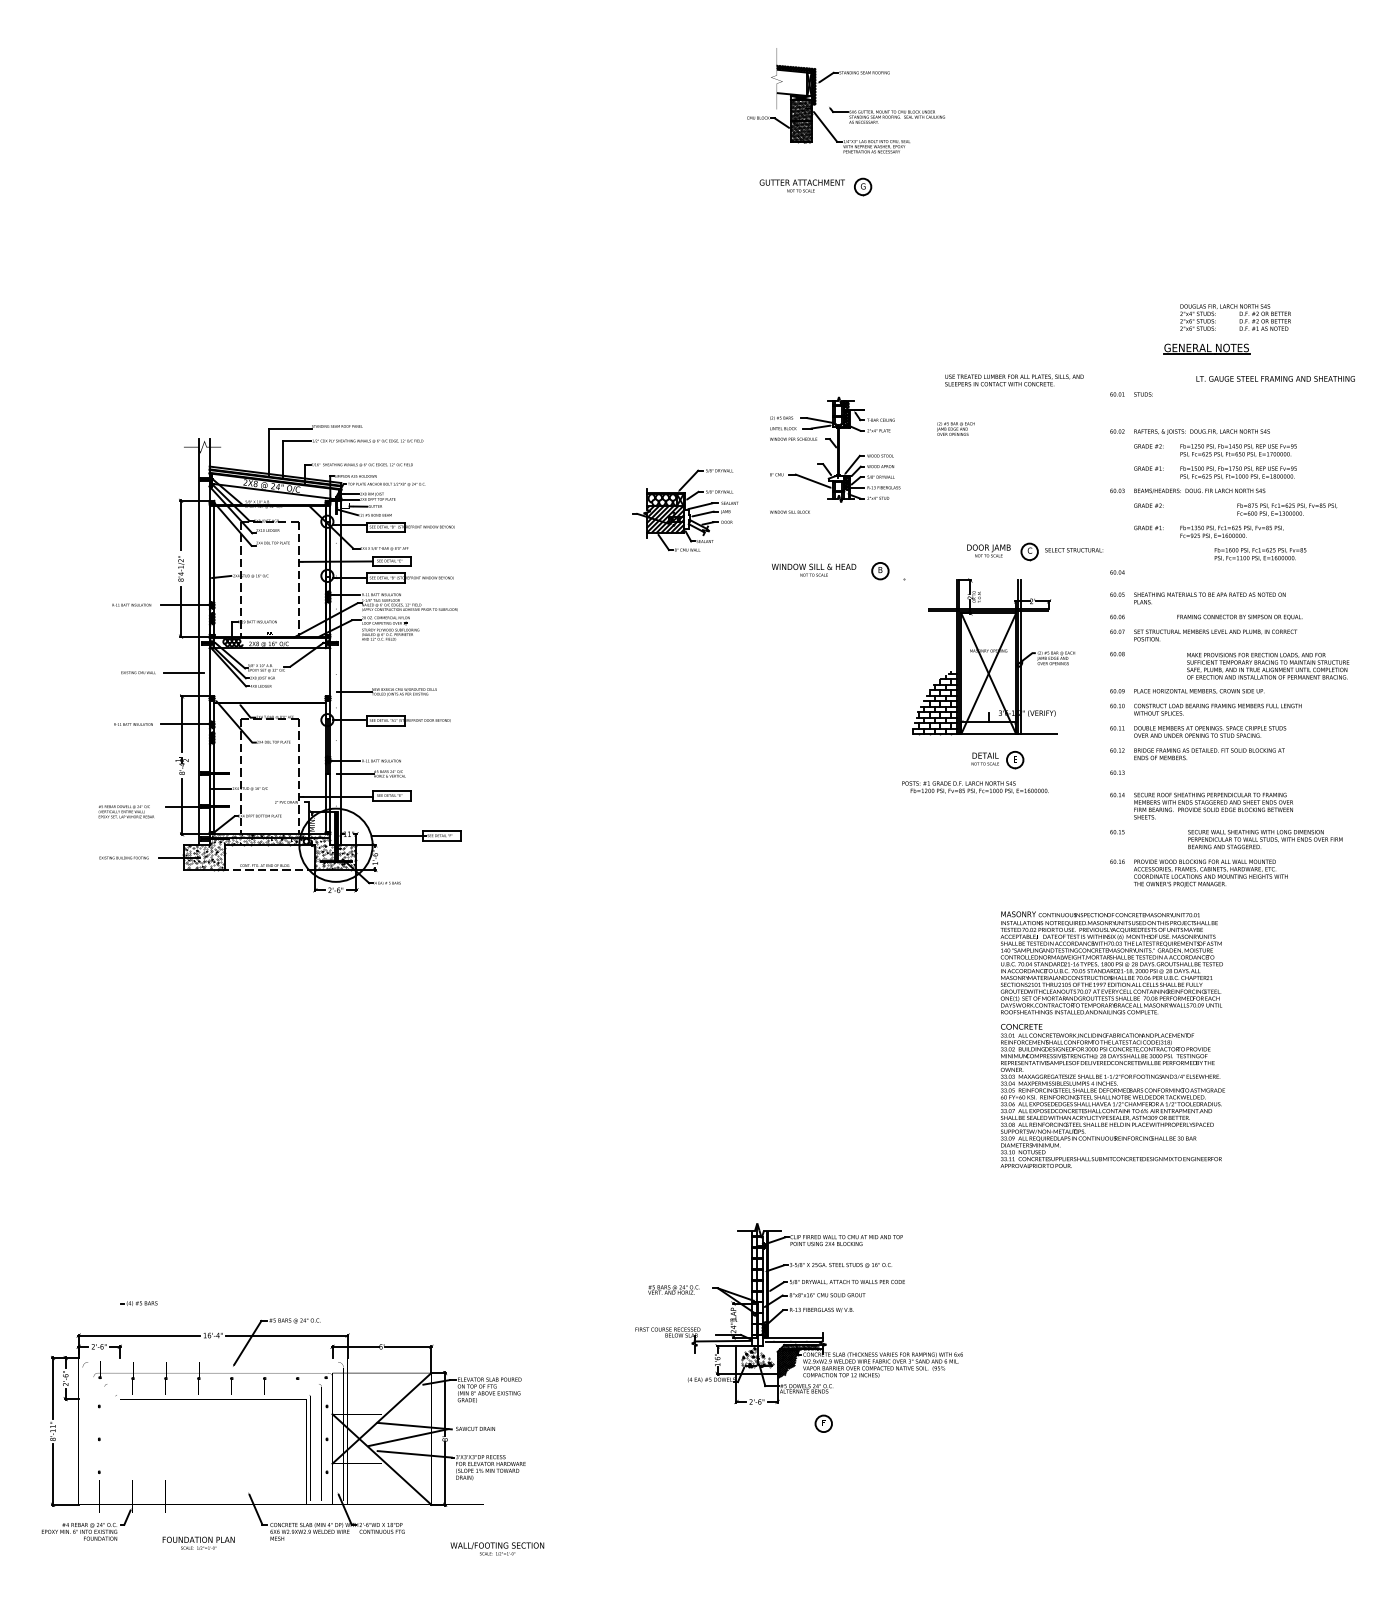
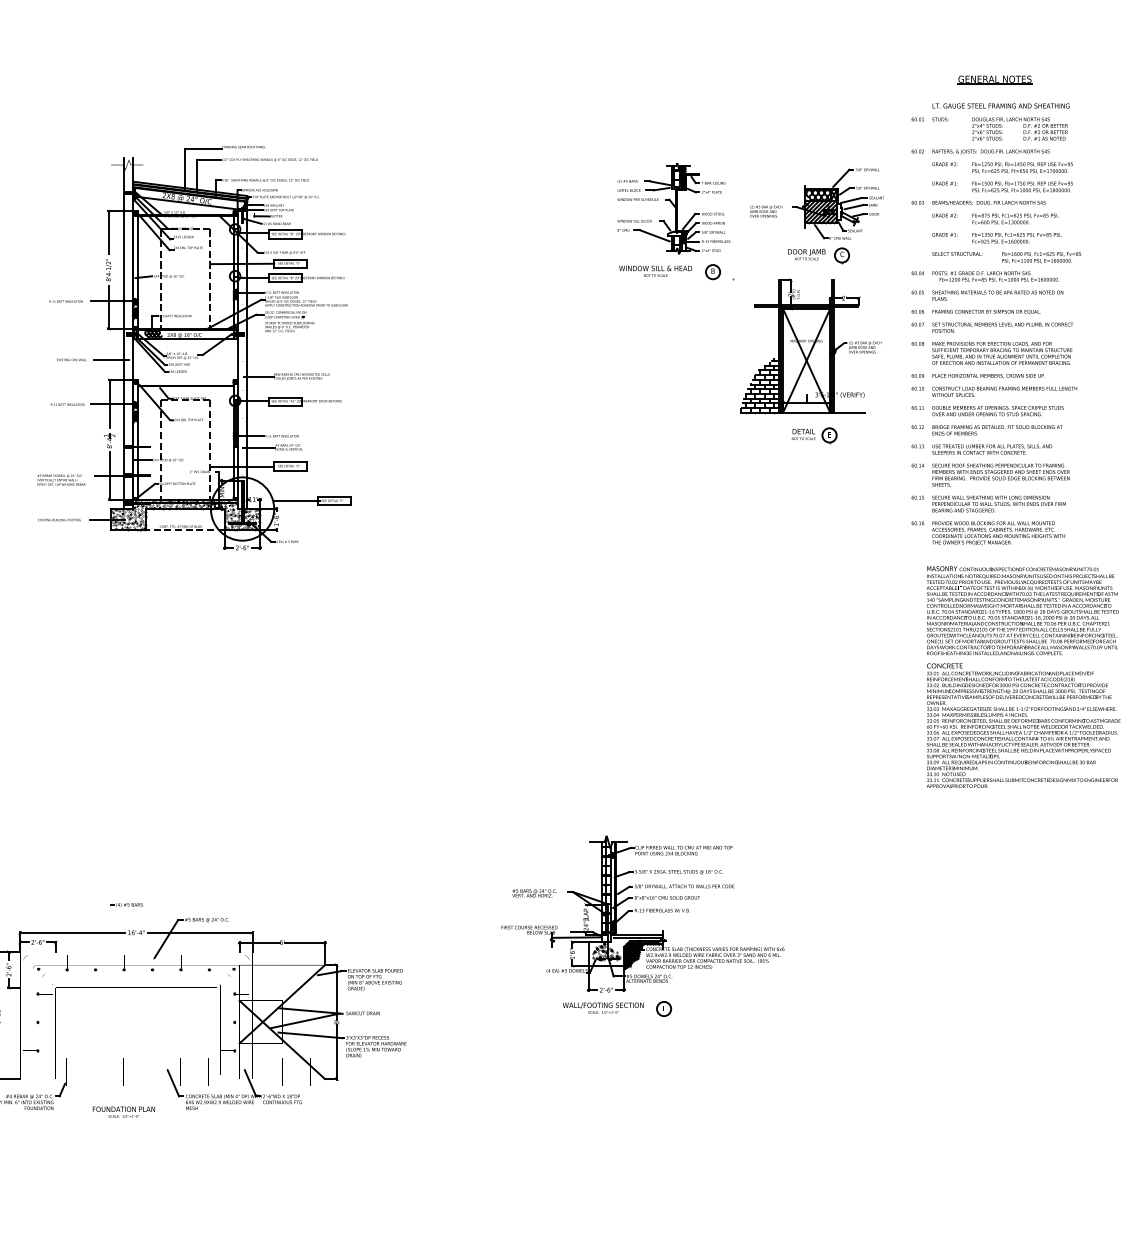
text: (1235, 317) -> (1019, 128), moved
text: (1275, 378) -> (1000, 105), moved
text: (1014, 380) -> (992, 449), moved
text: (955, 428) -> (765, 211), moved
part: (835, 449) -> (674, 208), moved
text: (1287, 509) -> (1015, 218), moved
part: (684, 510) -> (837, 204), moved
text: (1074, 550) -> (957, 254), moved
text: (1239, 616) -> (986, 311), moved
text: (1268, 666) -> (1002, 353), moved
text: (975, 787) -> (995, 276), moved
text: (1265, 839) -> (999, 504), moved
text: (1112, 1039) -> (1023, 676), moved
part: (138, 1303) -> (126, 905), moved
text: (497, 1548) -> (603, 1007), moved

